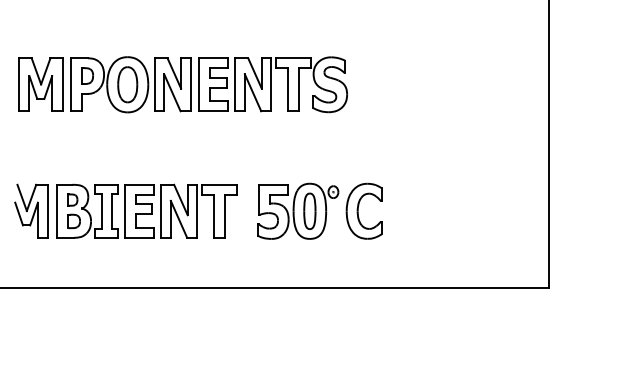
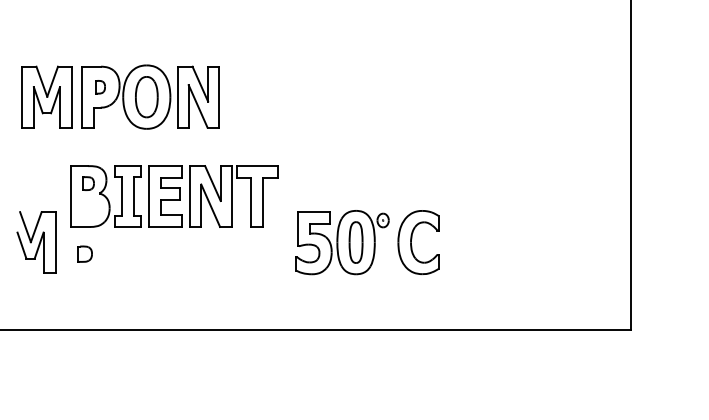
part: (87, 76) -> (100, 87), size x0.7
part: (272, 84) -> (313, 96), removed
part: (147, 211) -> (174, 196), moved

